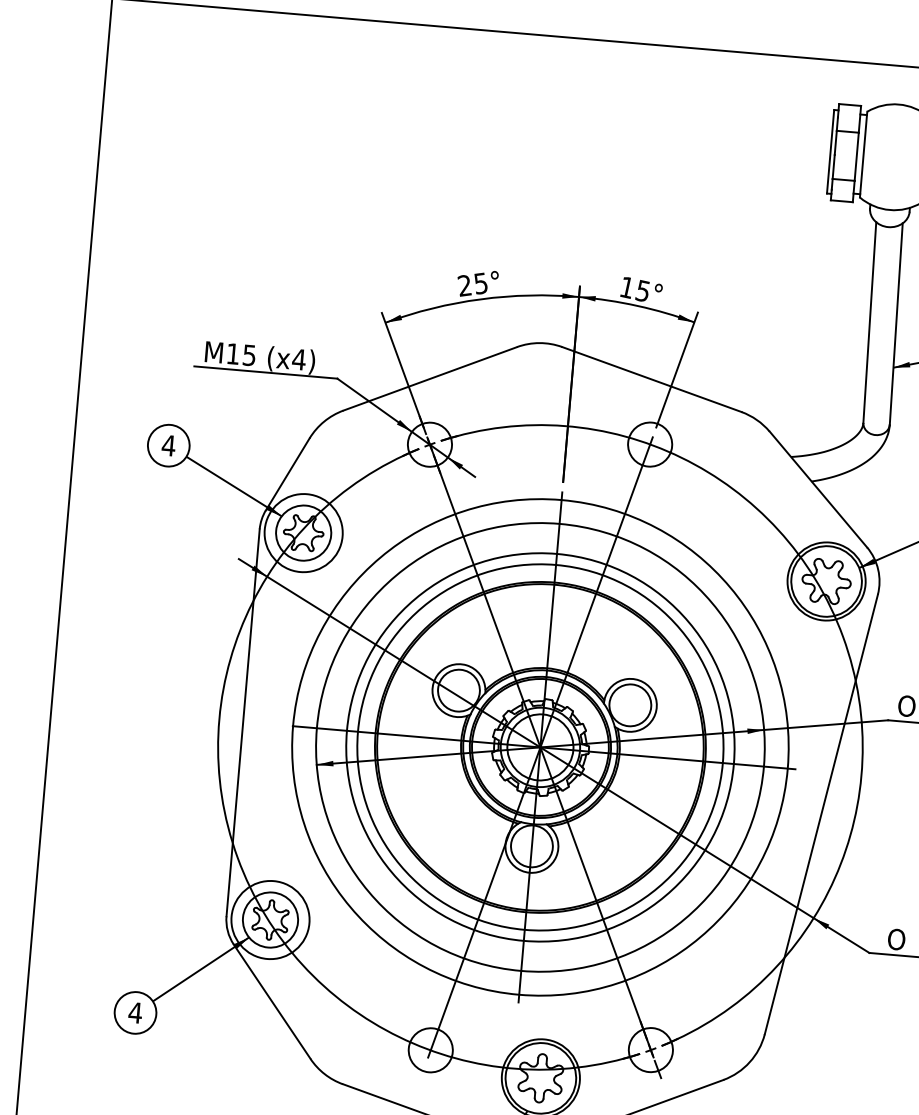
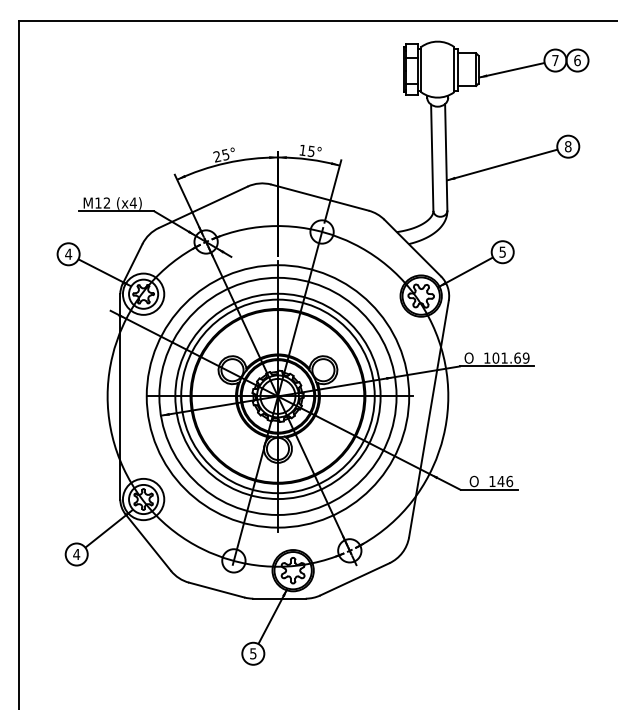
text: (248, 354) -> (106, 202), M15 -> M12

